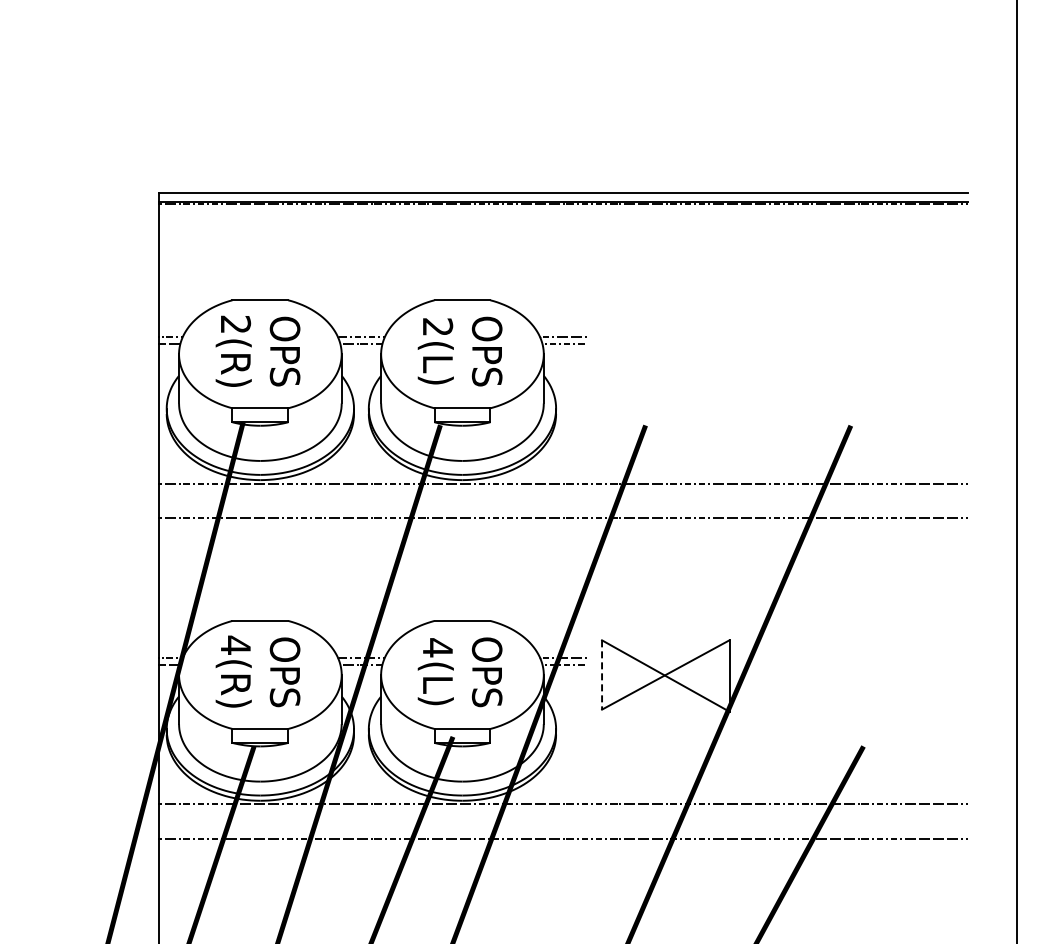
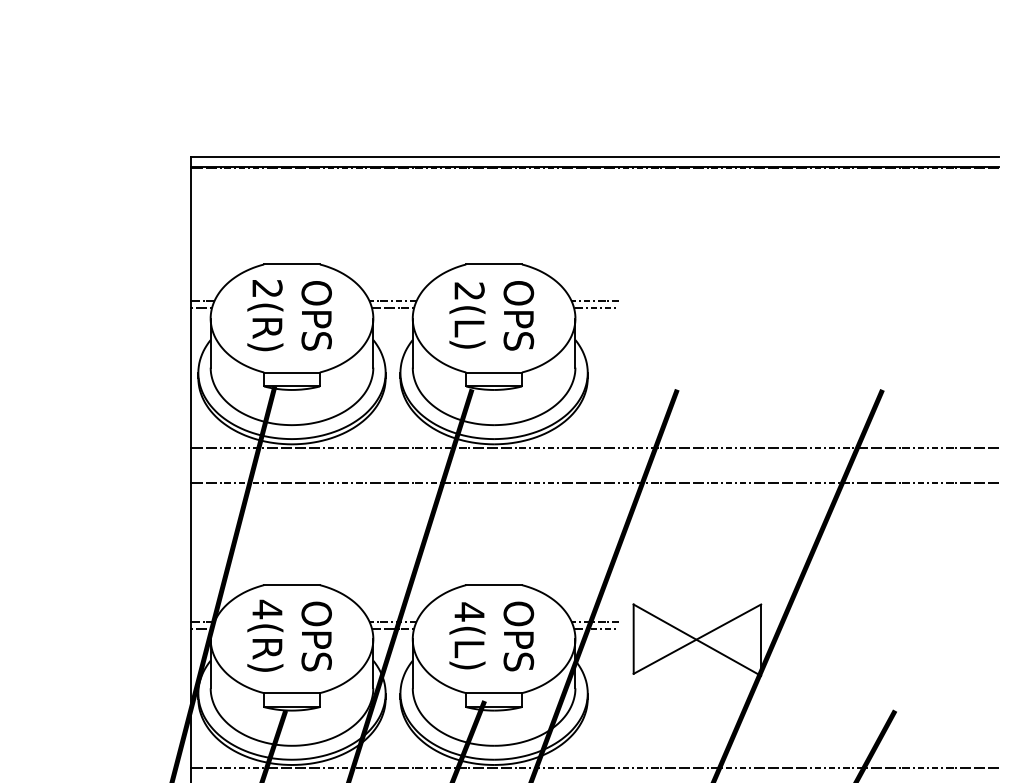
line: (602, 674) -> (634, 638), dashed -> solid

